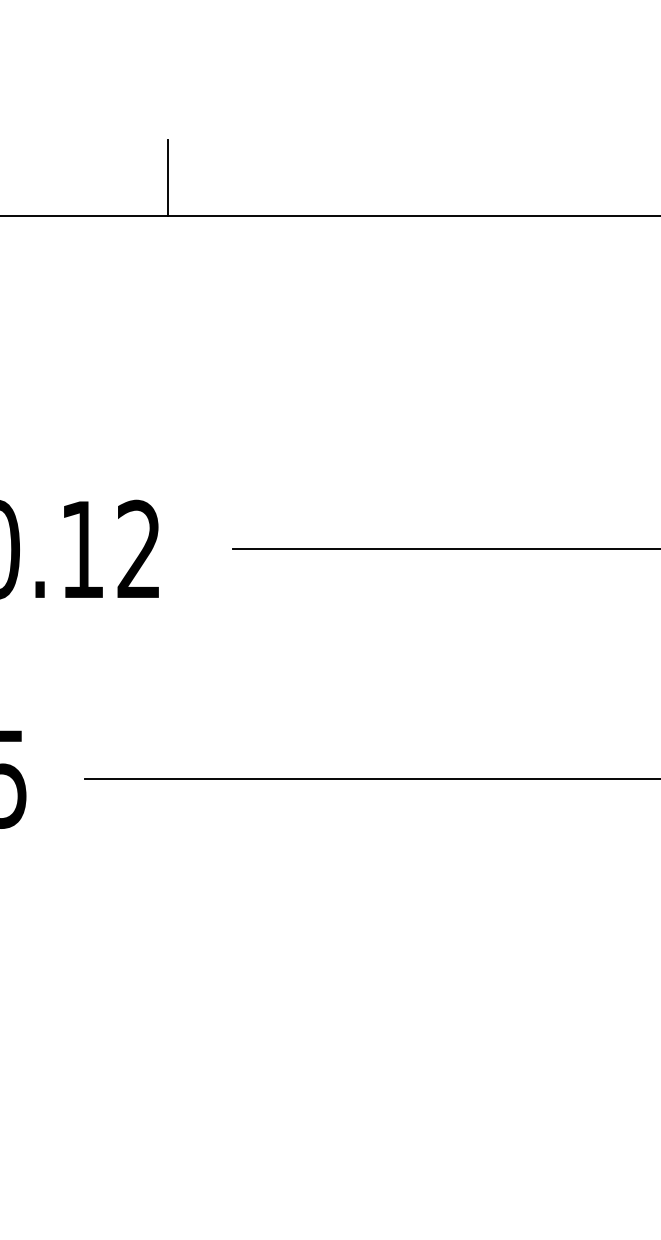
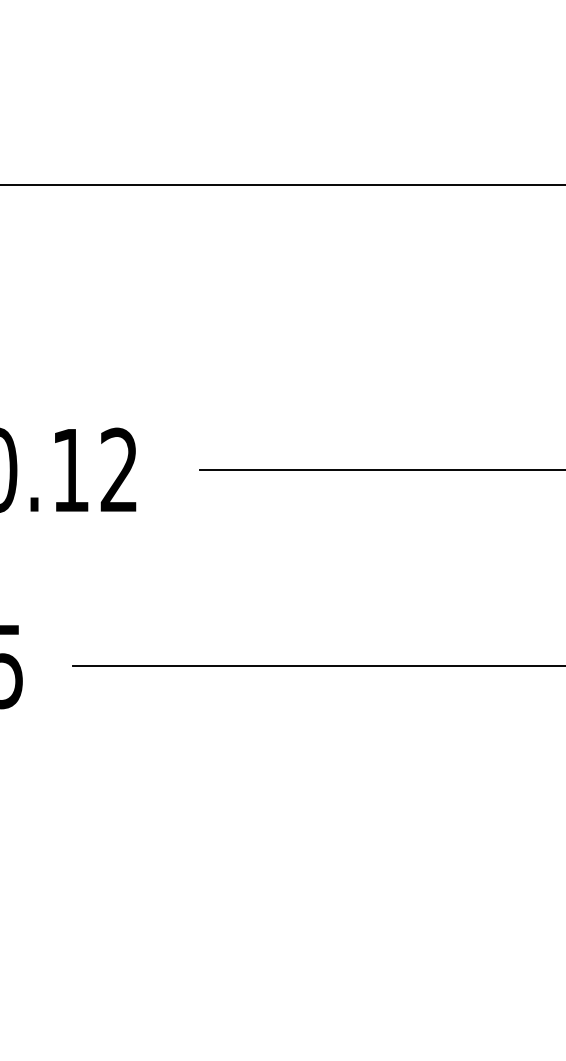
line: (168, 177) -> (144, 151), removed

